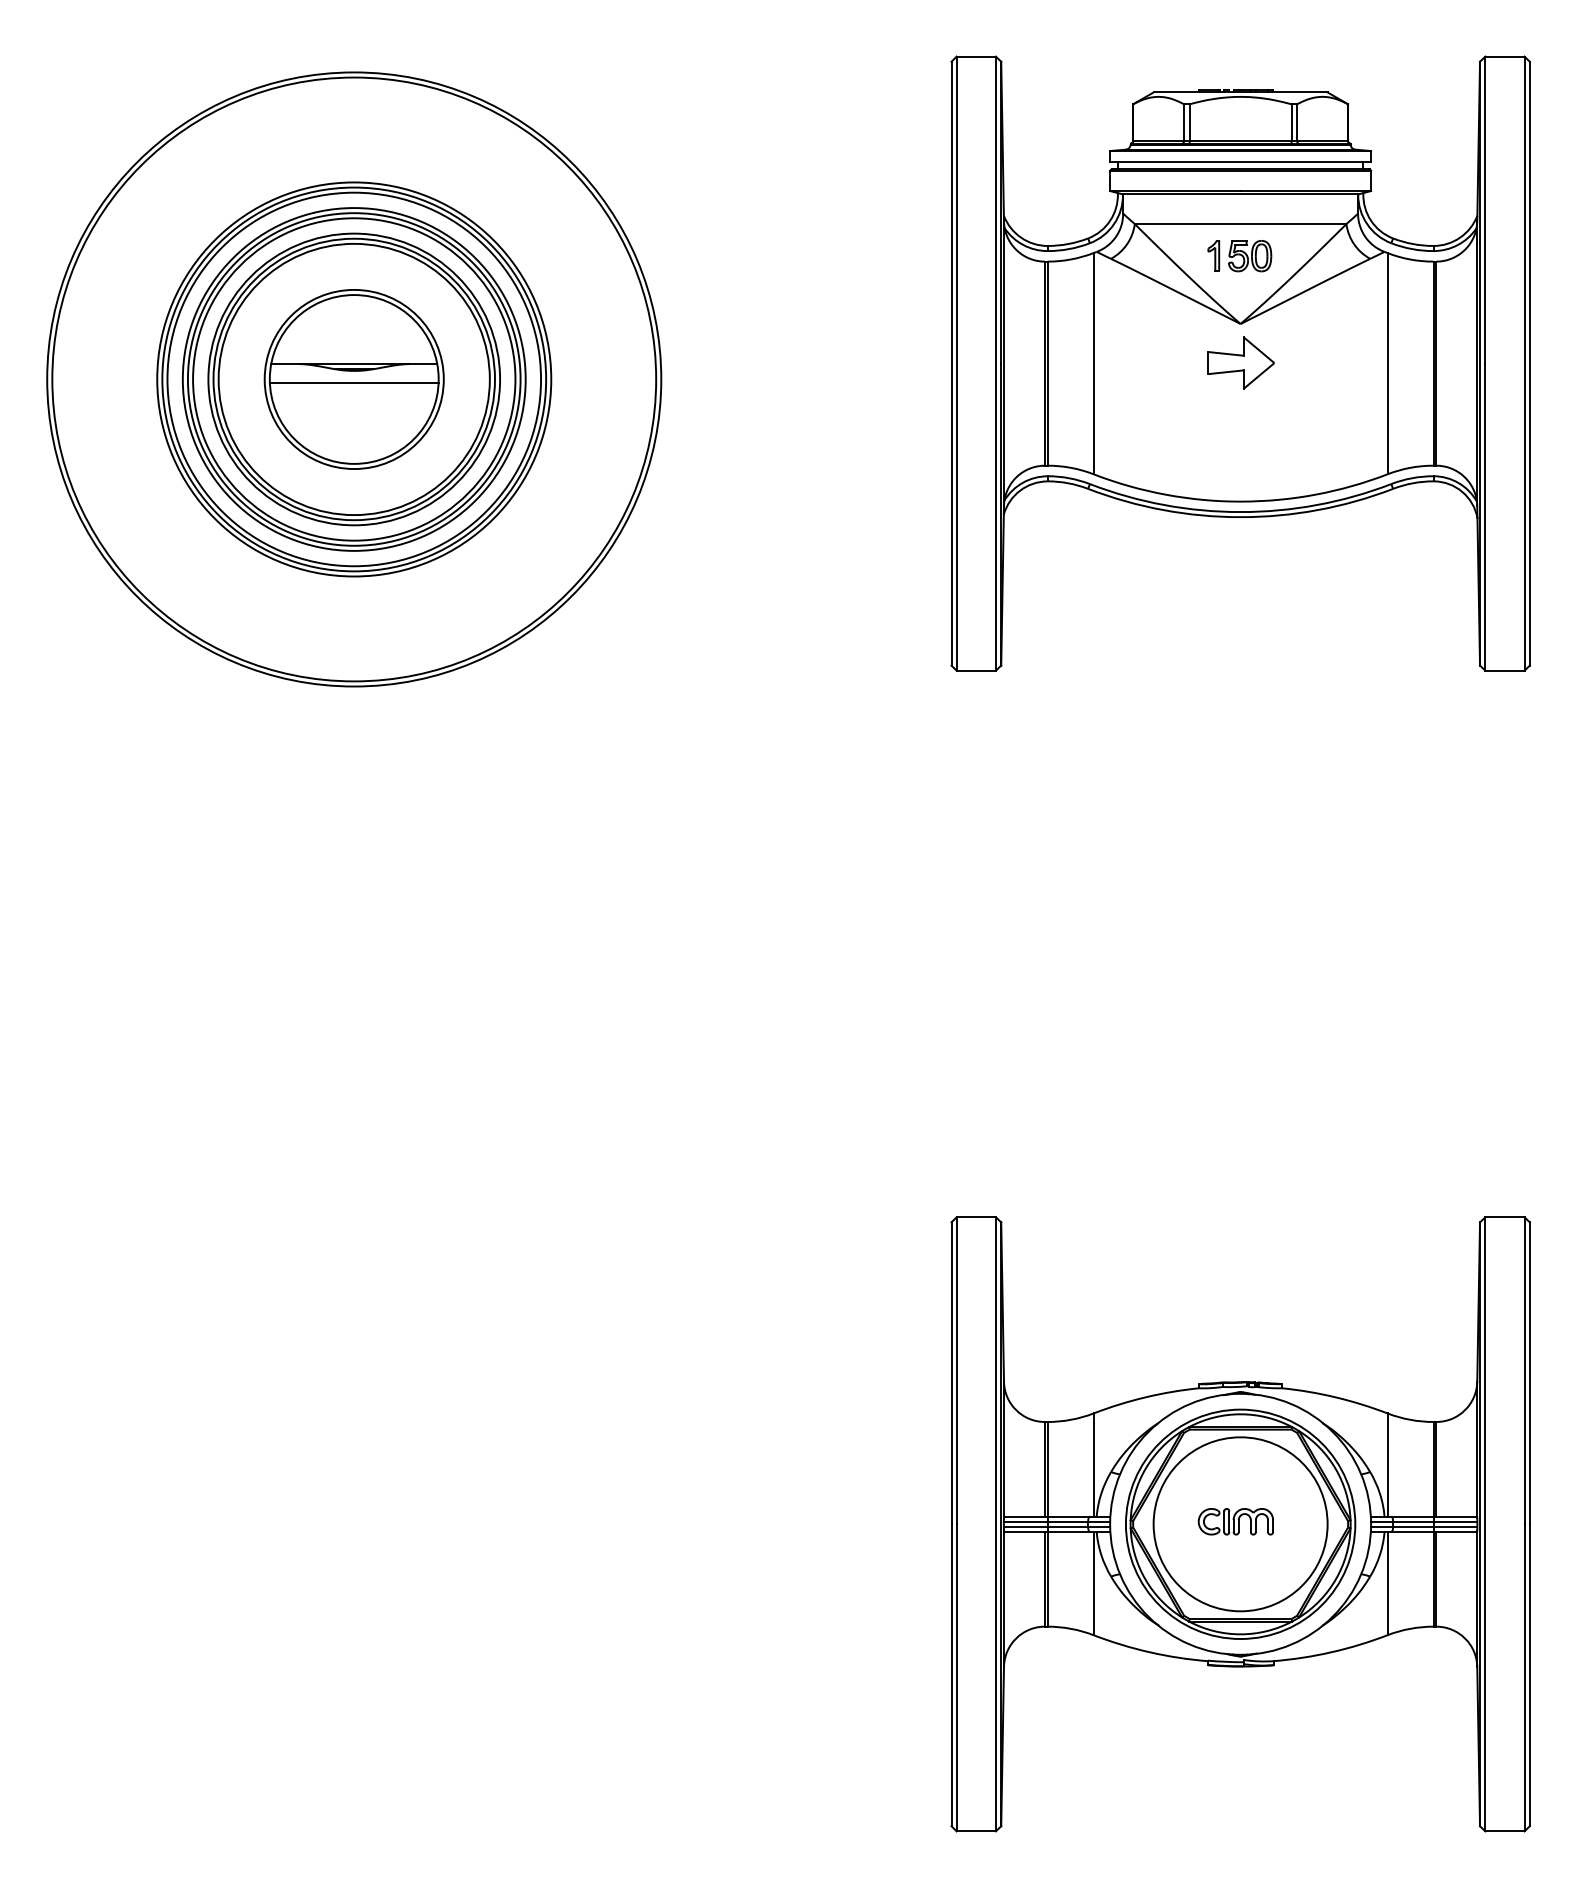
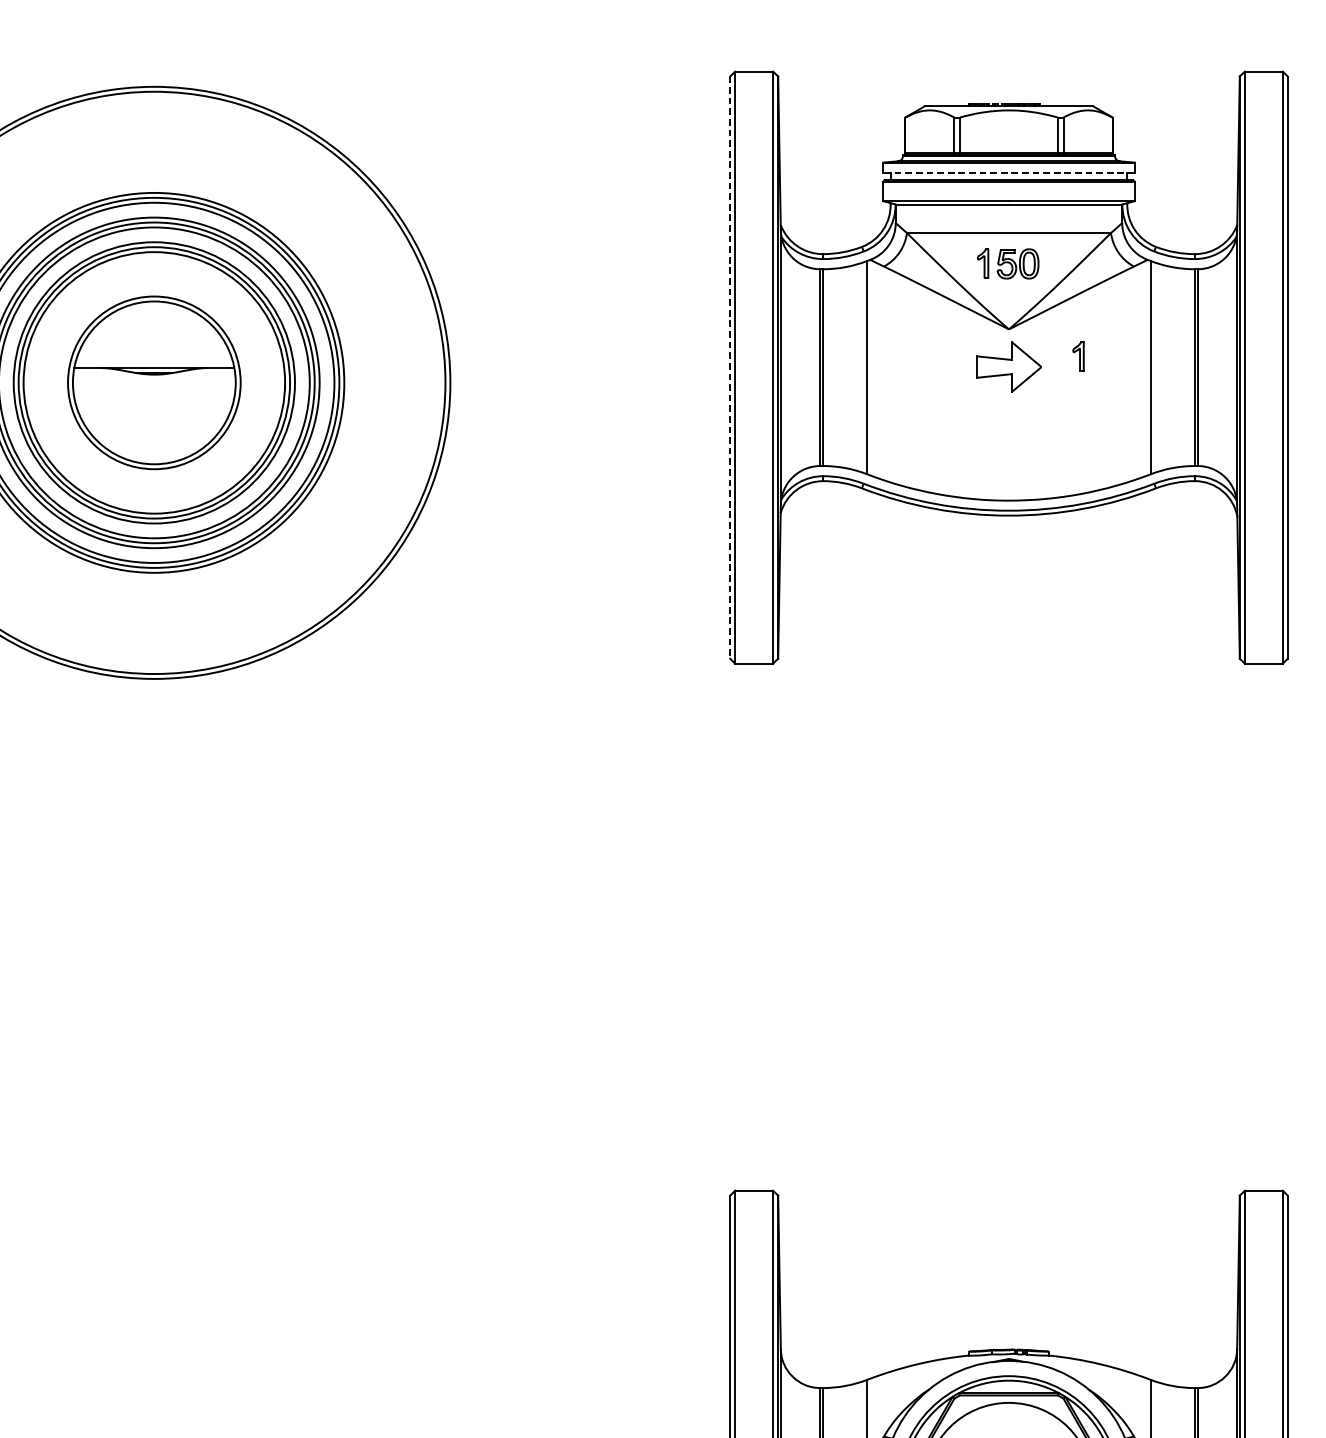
line: (1240, 161) -> (1008, 172), solid -> dashed
part: (1312, 351) -> (1078, 355), added
line: (951, 363) -> (730, 367), solid -> dashed
line: (353, 382) -> (153, 385), removed

